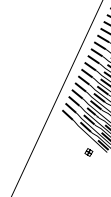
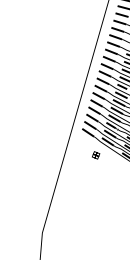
part: (89, 152) -> (96, 155), moved

